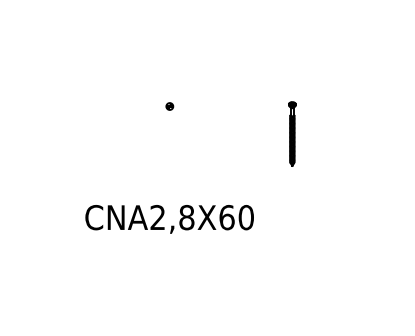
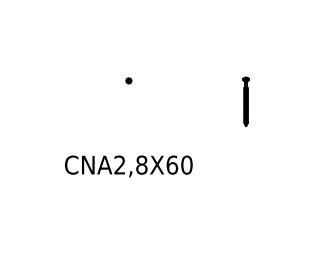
part: (292, 133) -> (246, 101), moved

